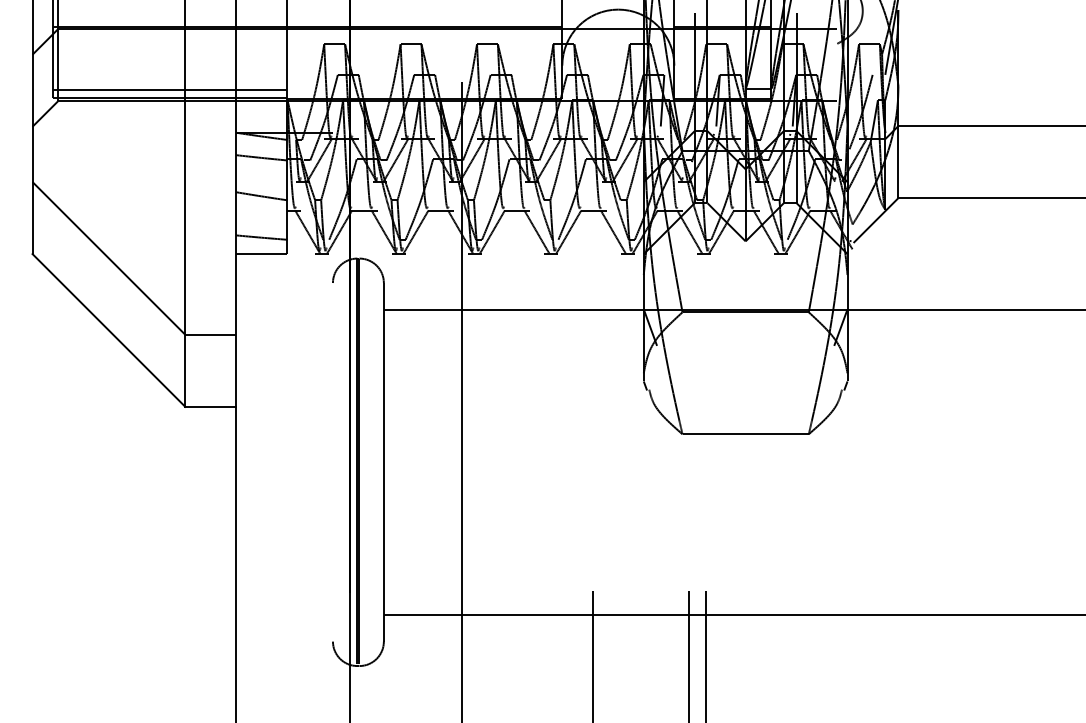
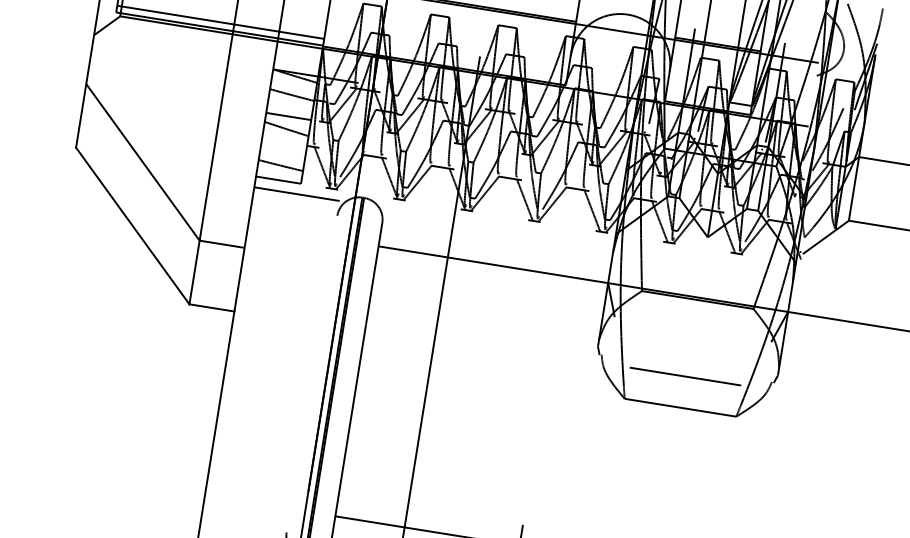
line: (261, 182) -> (288, 116), added
line: (284, 266) -> (296, 194), added
line: (745, 398) -> (685, 376), added

